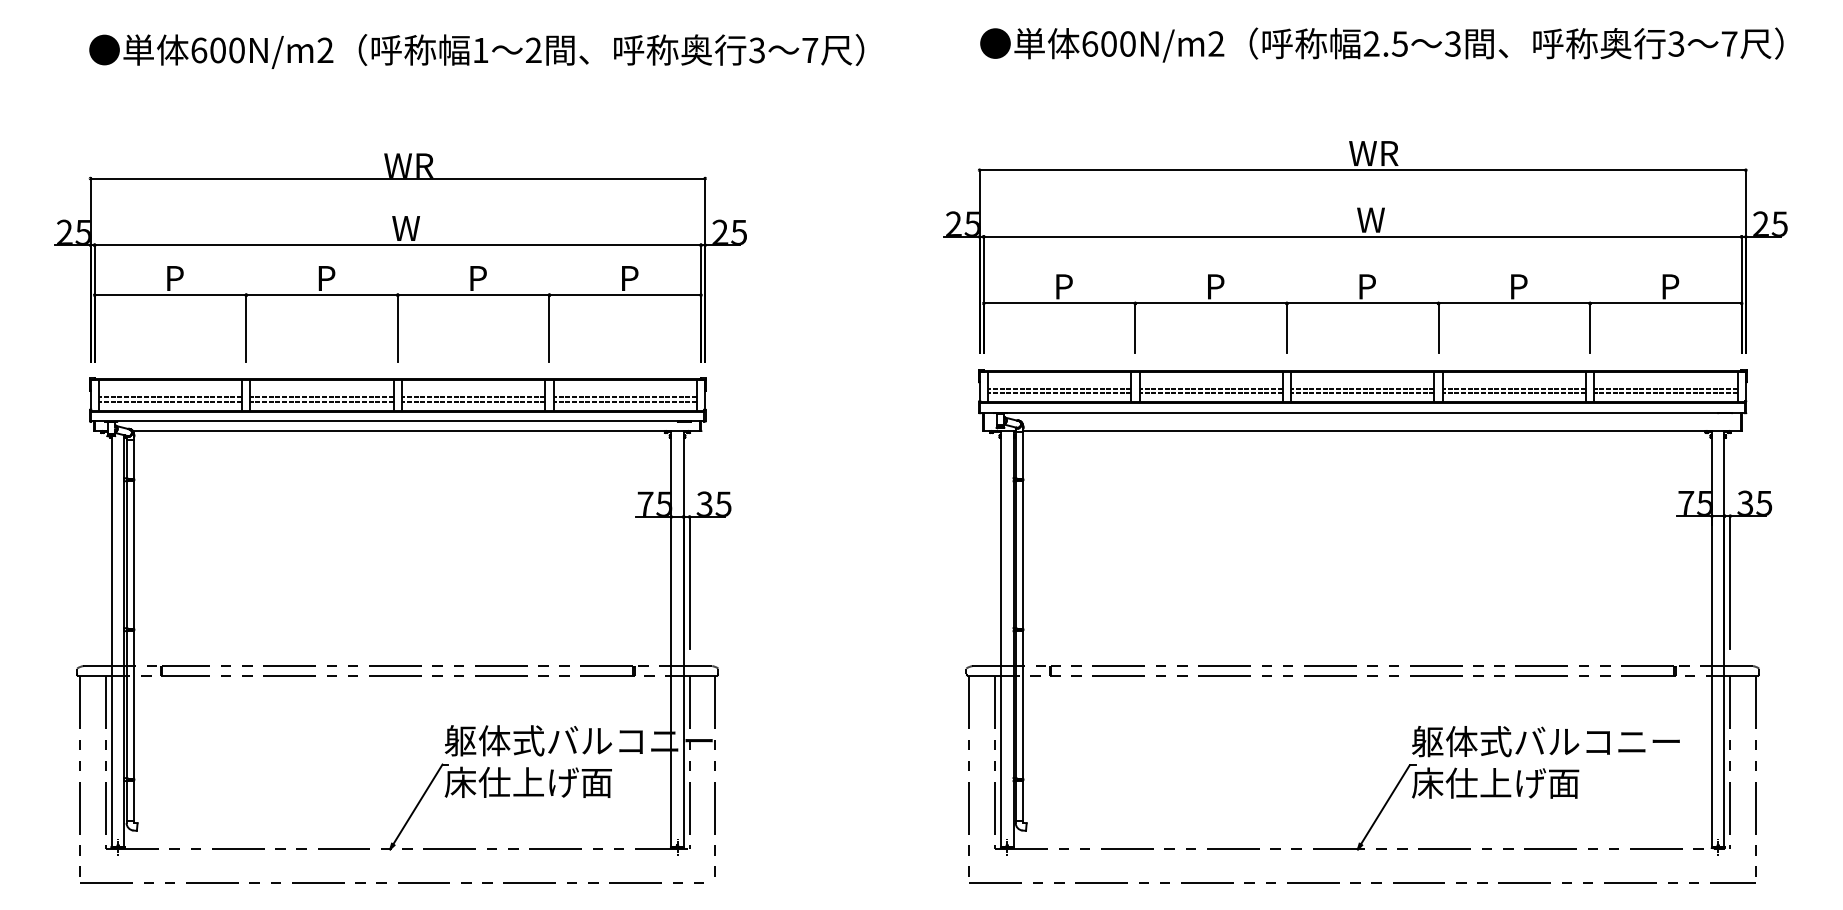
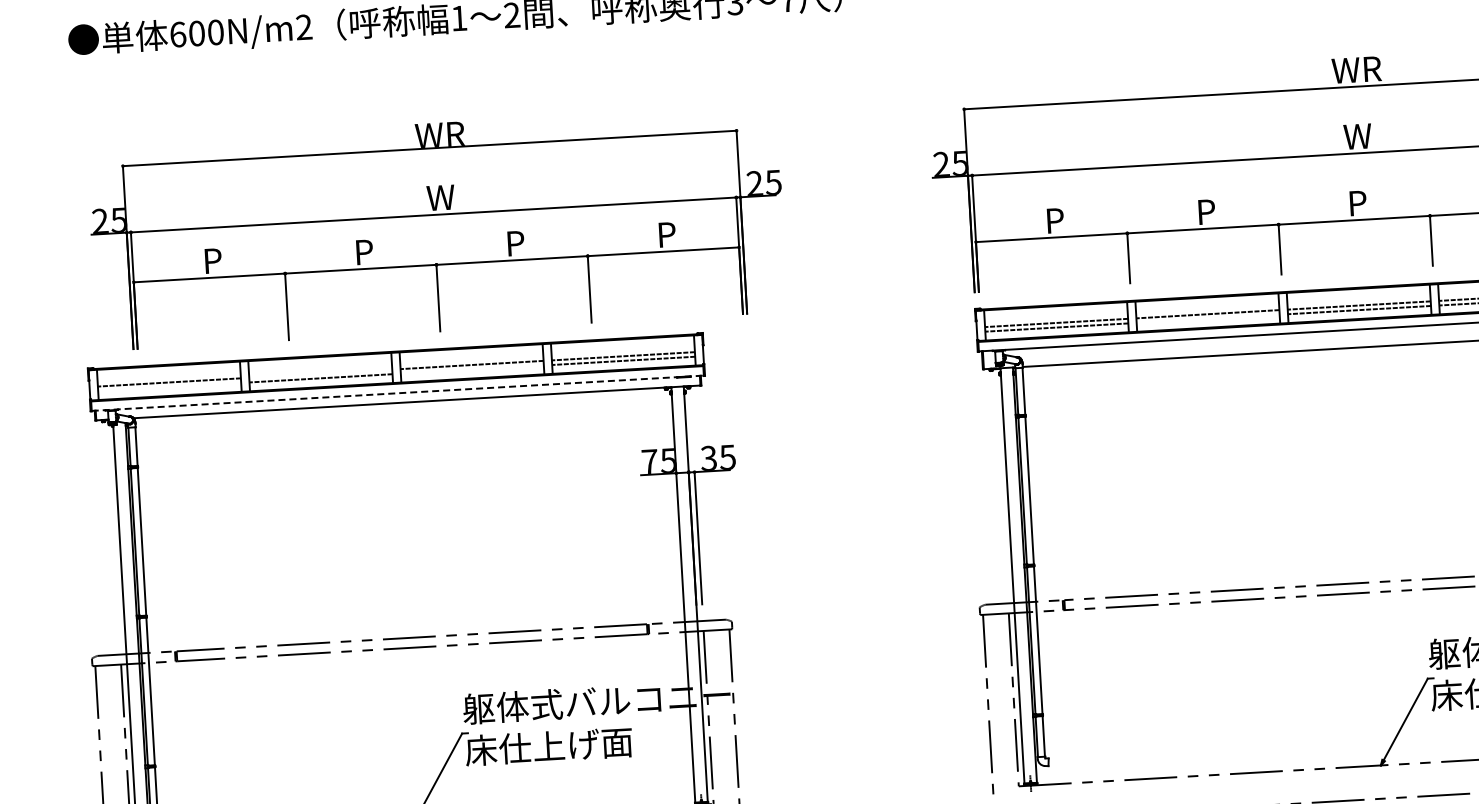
part: (400, 257) -> (436, 227), moved
line: (1210, 393) -> (1207, 318), removed
line: (321, 397) -> (320, 374), removed
line: (170, 401) -> (169, 386), removed
line: (473, 401) -> (472, 369), removed
line: (397, 421) -> (397, 393), solid -> dashed

